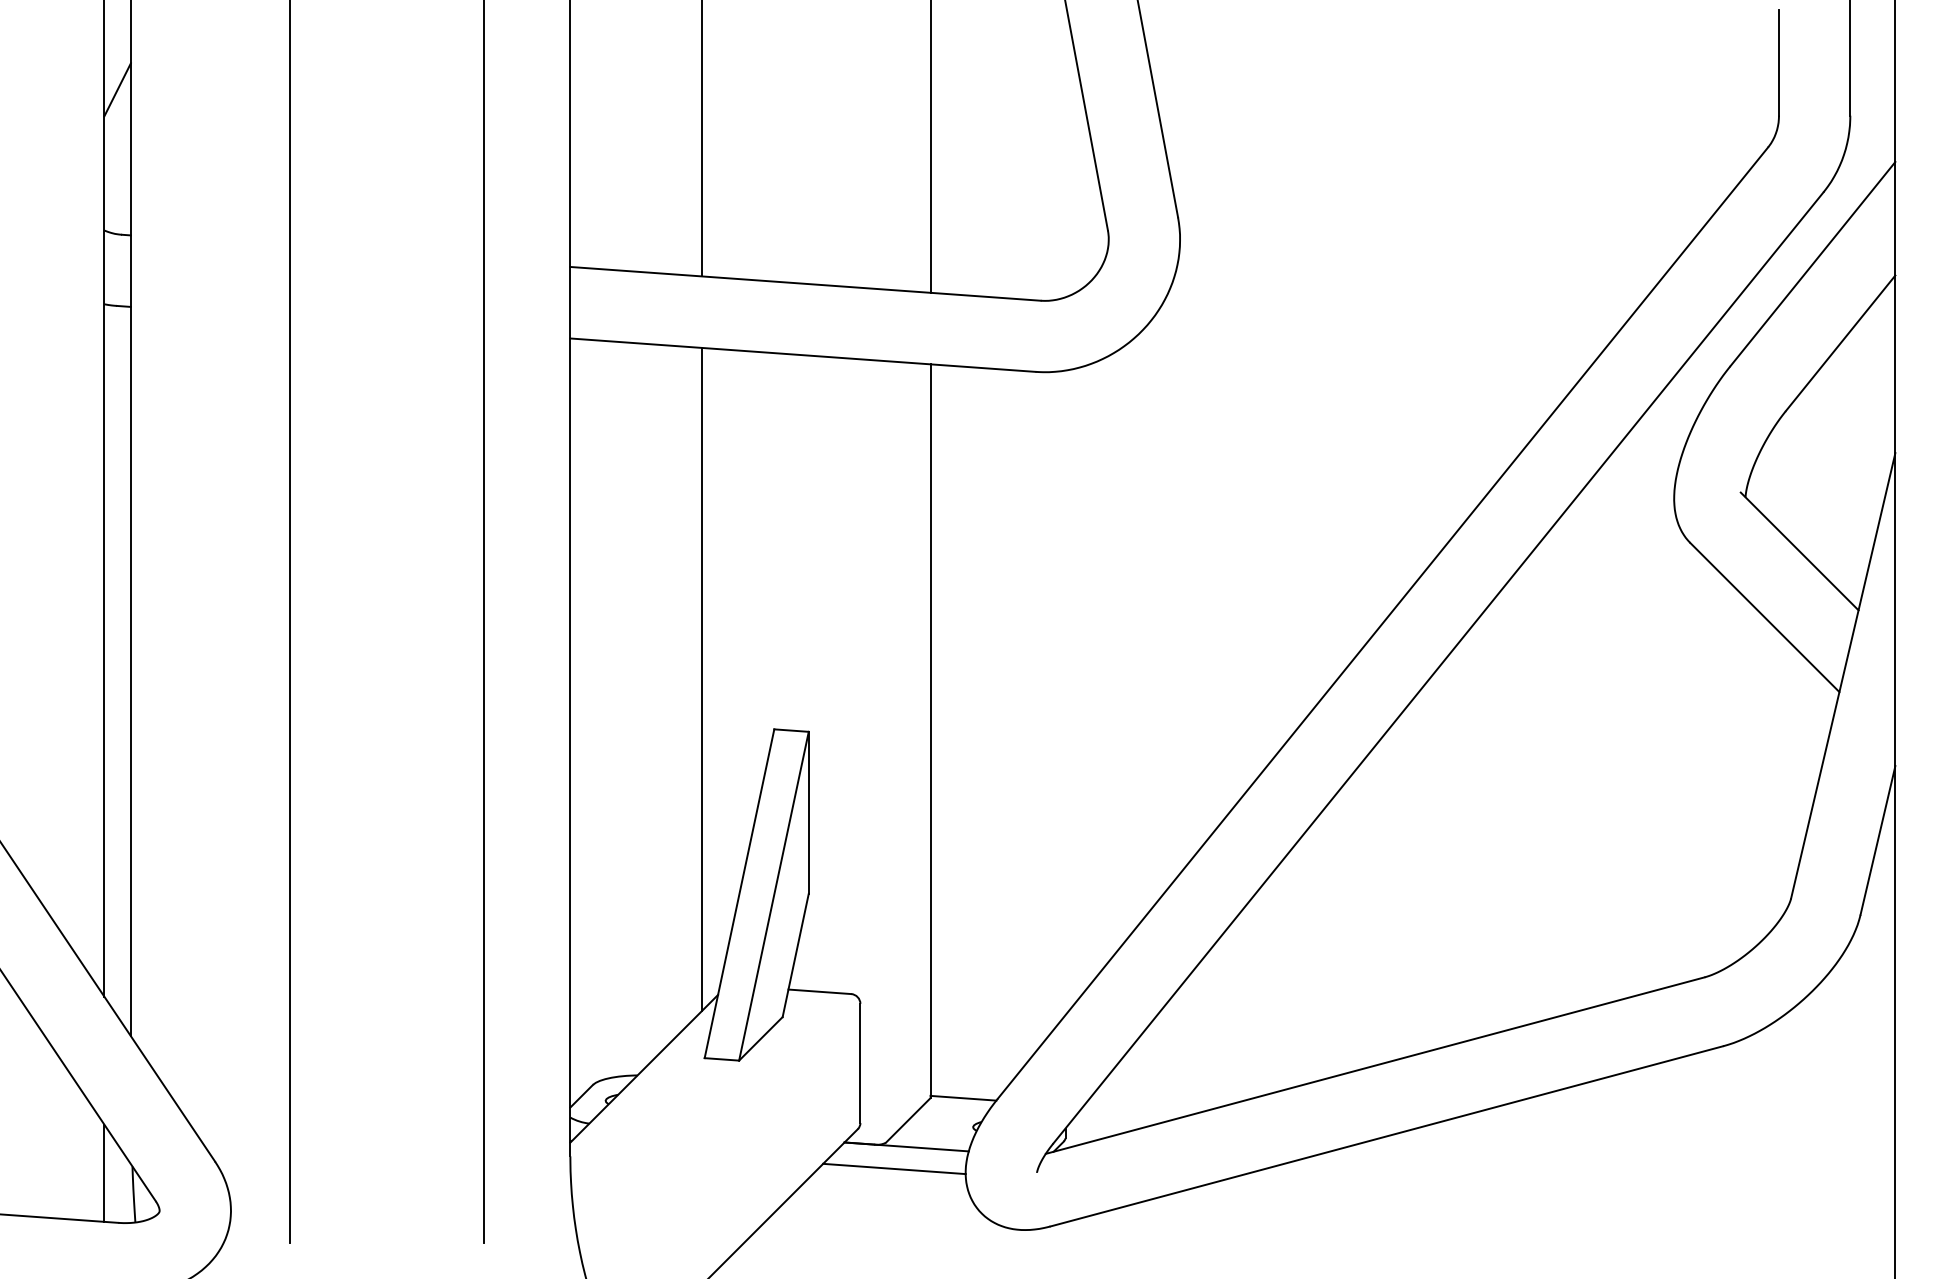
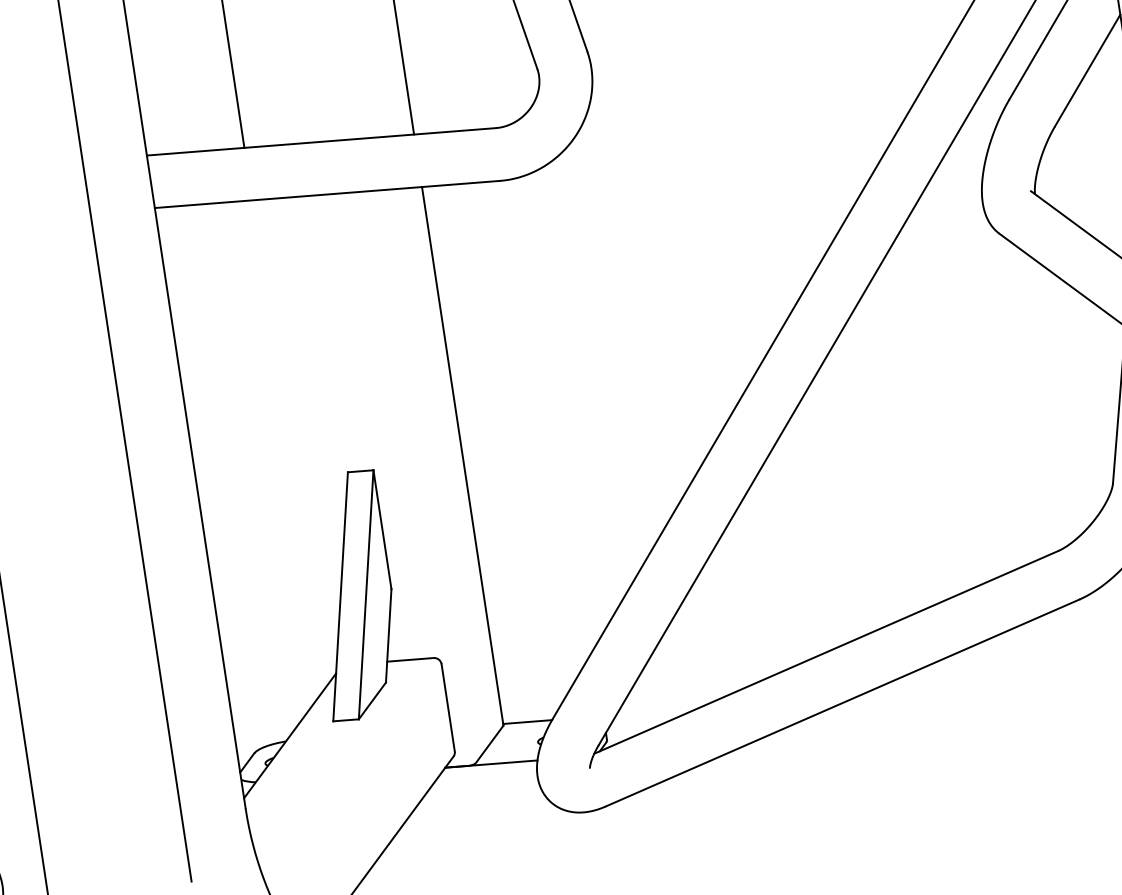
line: (701, 679) -> (288, 443), removed
line: (894, 1168) -> (484, 781), removed

